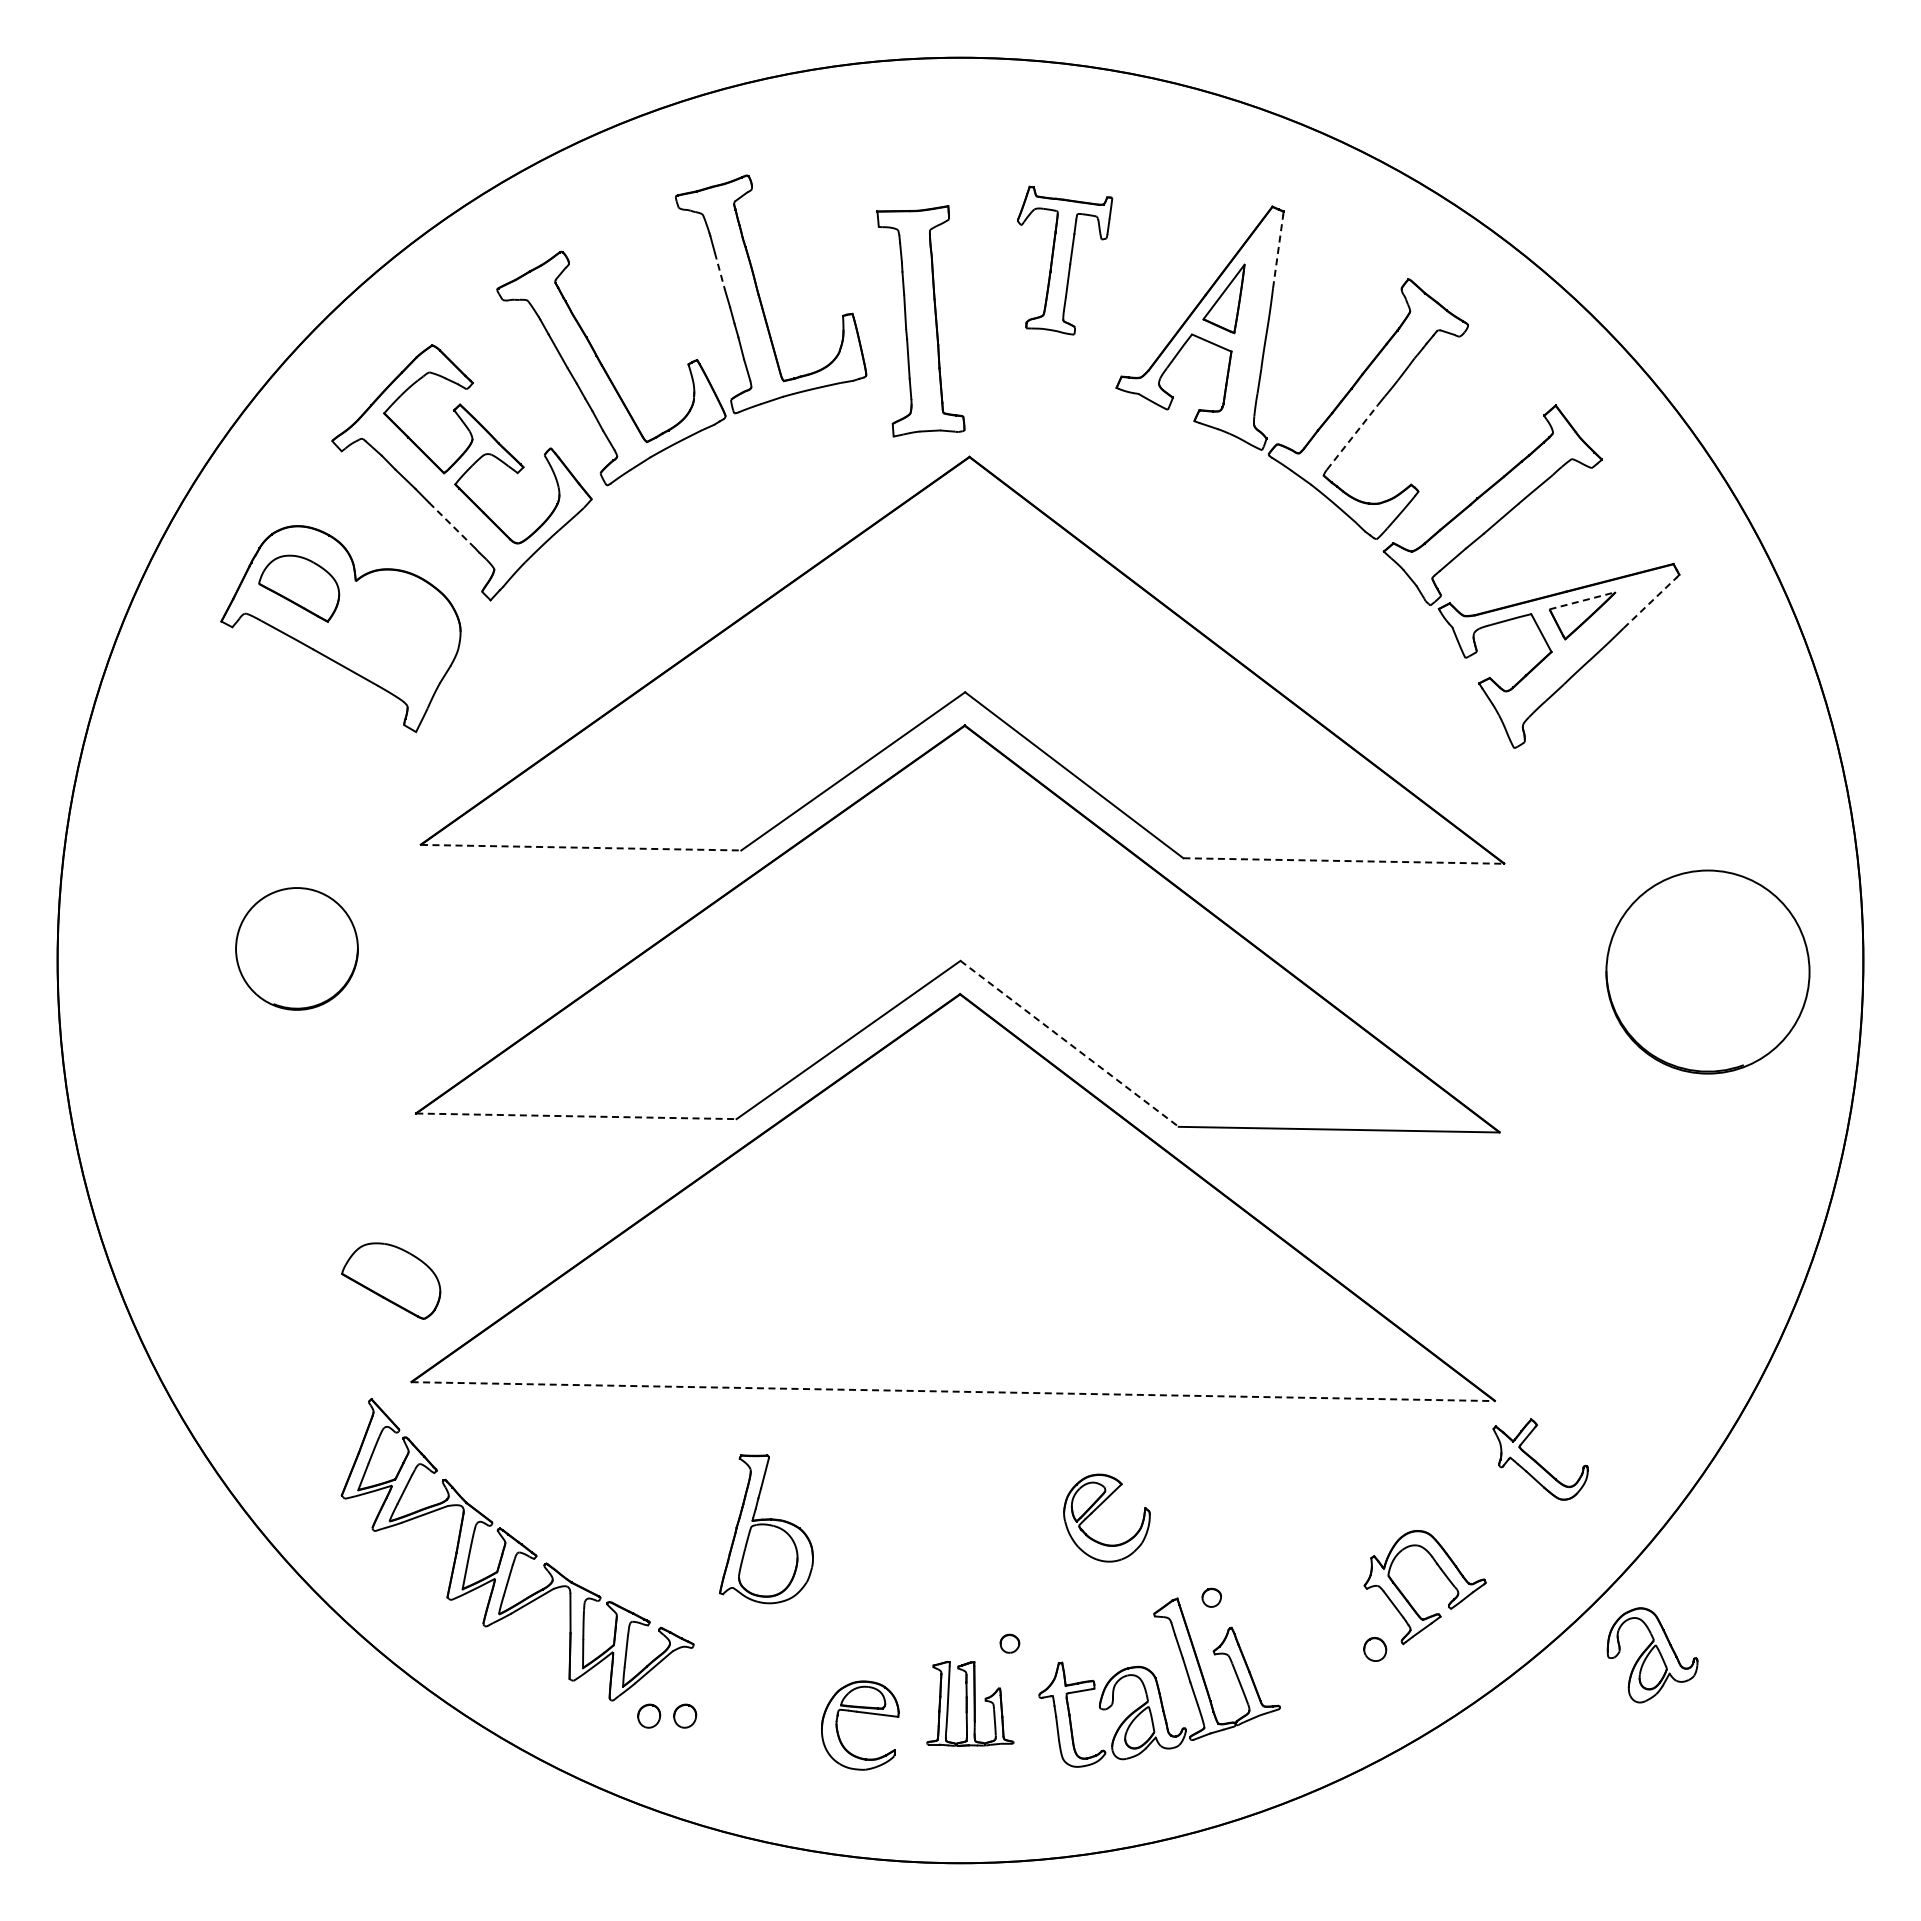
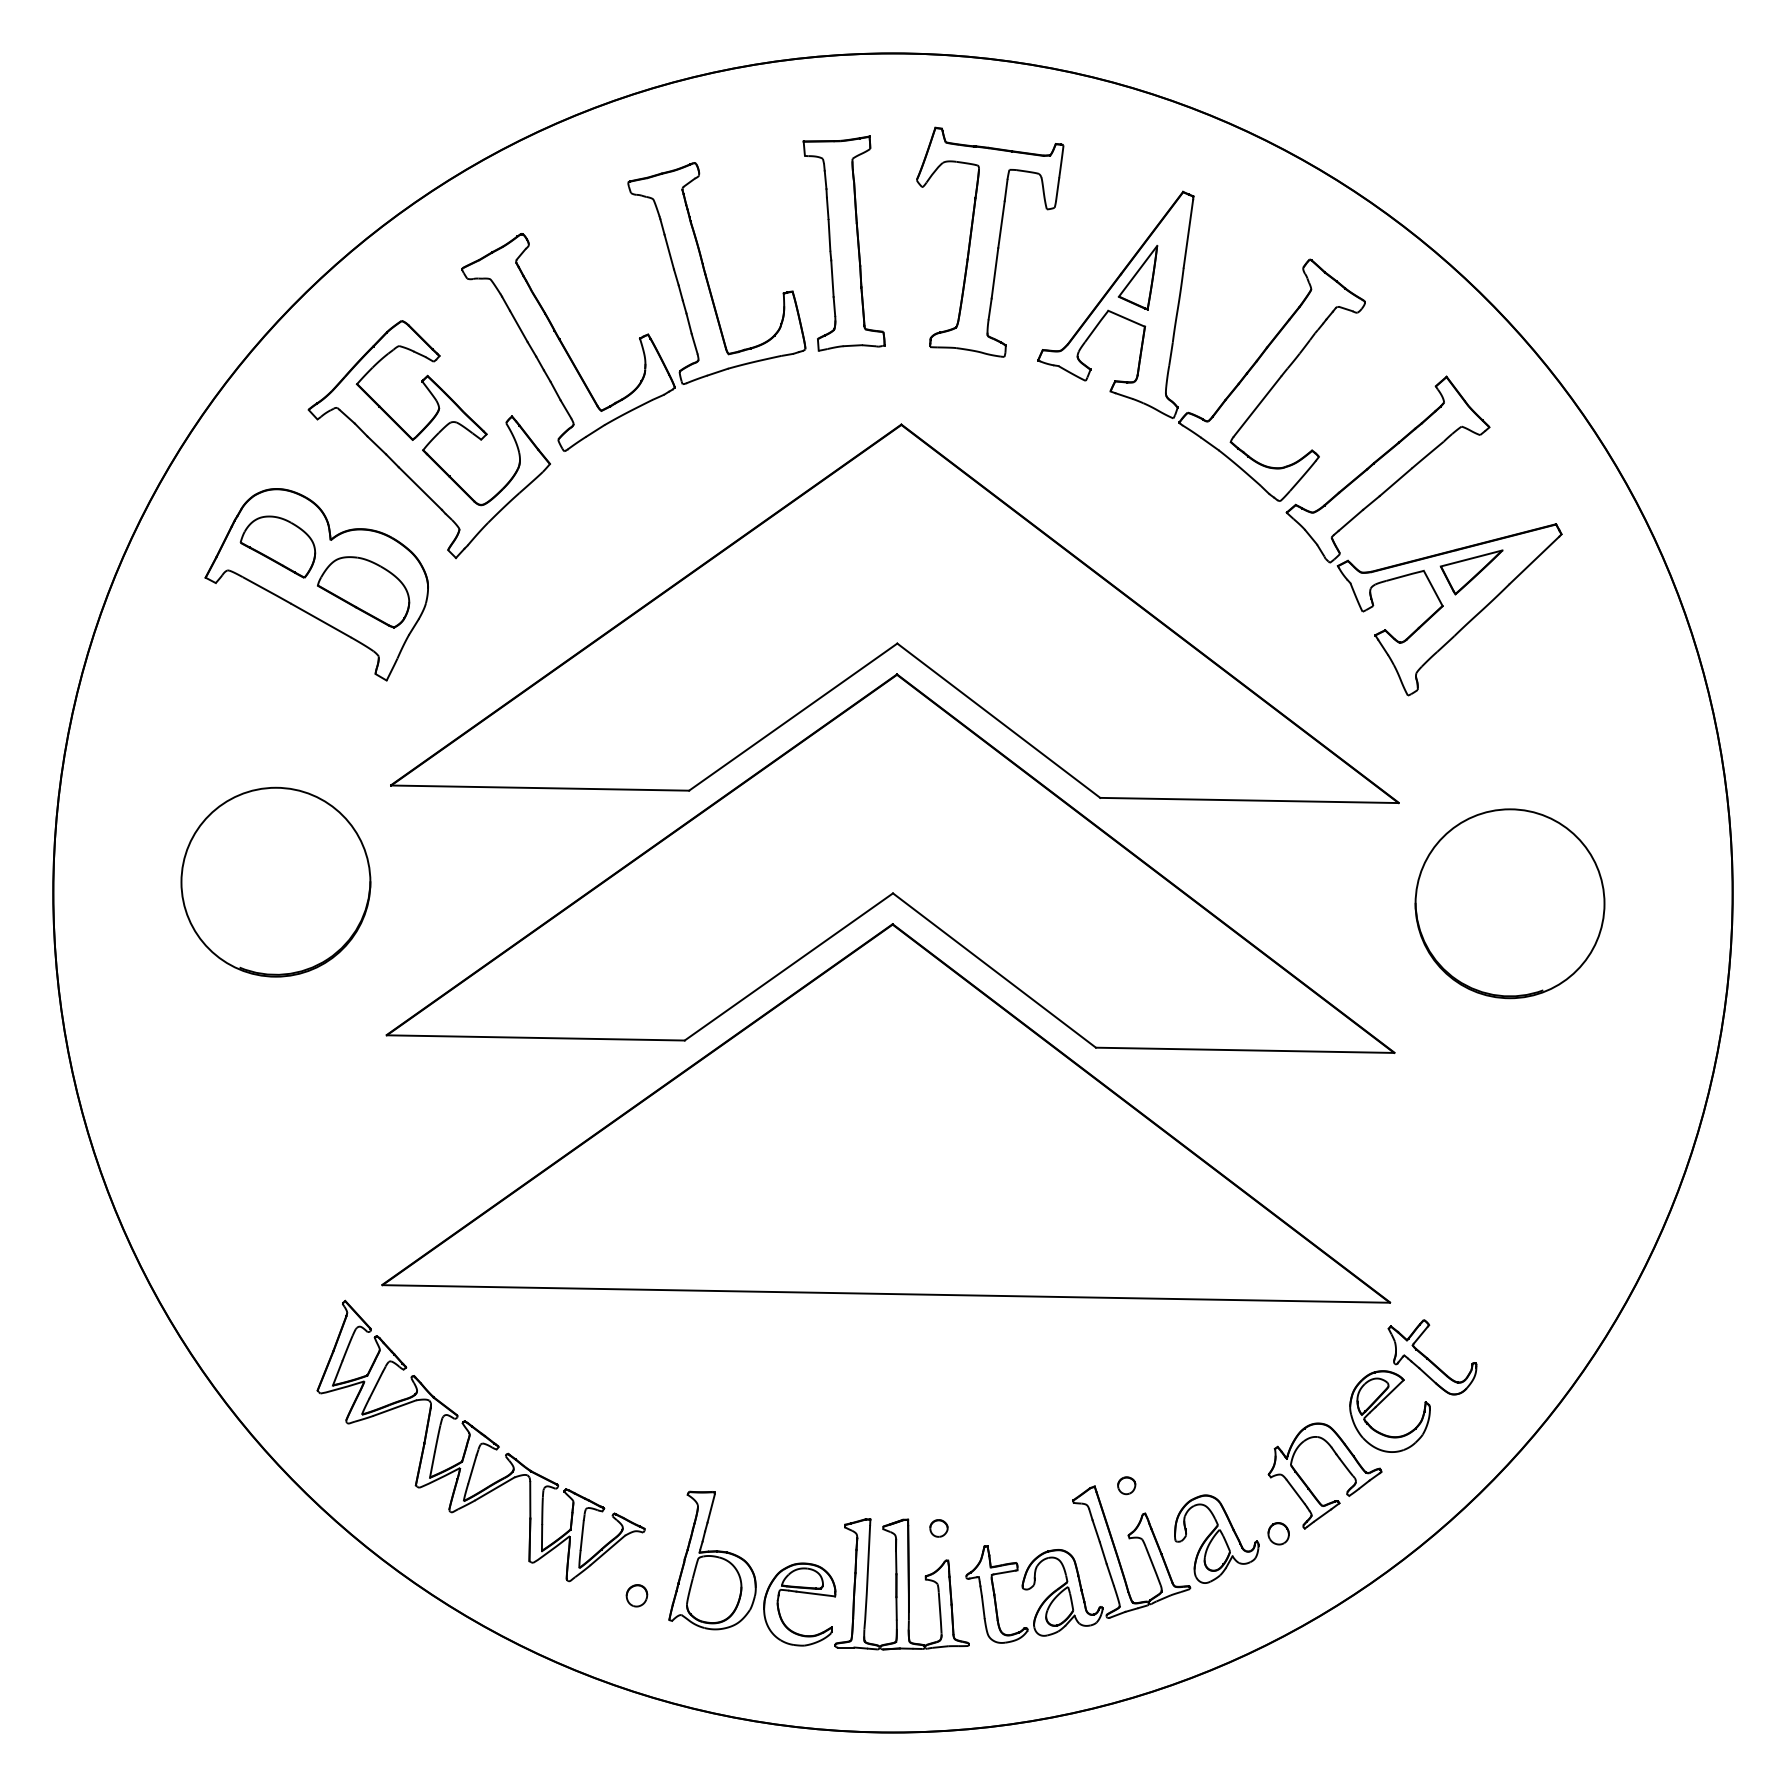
line: (1278, 251) -> (1188, 233), dashed -> solid
part: (1064, 260) -> (989, 241), size x1.67
line: (720, 271) -> (669, 252), dashed -> solid
part: (920, 321) -> (843, 243), moved
line: (1352, 437) -> (1257, 406), dashed -> solid
line: (452, 525) -> (420, 488), dashed -> solid
line: (1583, 600) -> (1472, 558), dashed -> solid
line: (1650, 602) -> (1534, 560), dashed -> solid
line: (581, 847) -> (540, 787), dashed -> solid
line: (1344, 861) -> (1250, 800), dashed -> solid
part: (296, 948) -> (275, 881), size x1.67
part: (1707, 971) -> (1509, 903), moved
line: (1070, 1044) -> (995, 971), dashed -> solid
line: (576, 1116) -> (535, 1038), dashed -> solid
part: (391, 1280) -> (363, 591), moved
line: (953, 1391) -> (886, 1293), dashed -> solid
part: (1100, 1506) -> (1384, 1400), moved
part: (766, 1529) -> (712, 1560), moved
part: (1652, 1655) -> (1216, 1539), moved
part: (970, 1703) -> (902, 1583), size x1.67
part: (649, 1715) -> (603, 1595), removed

